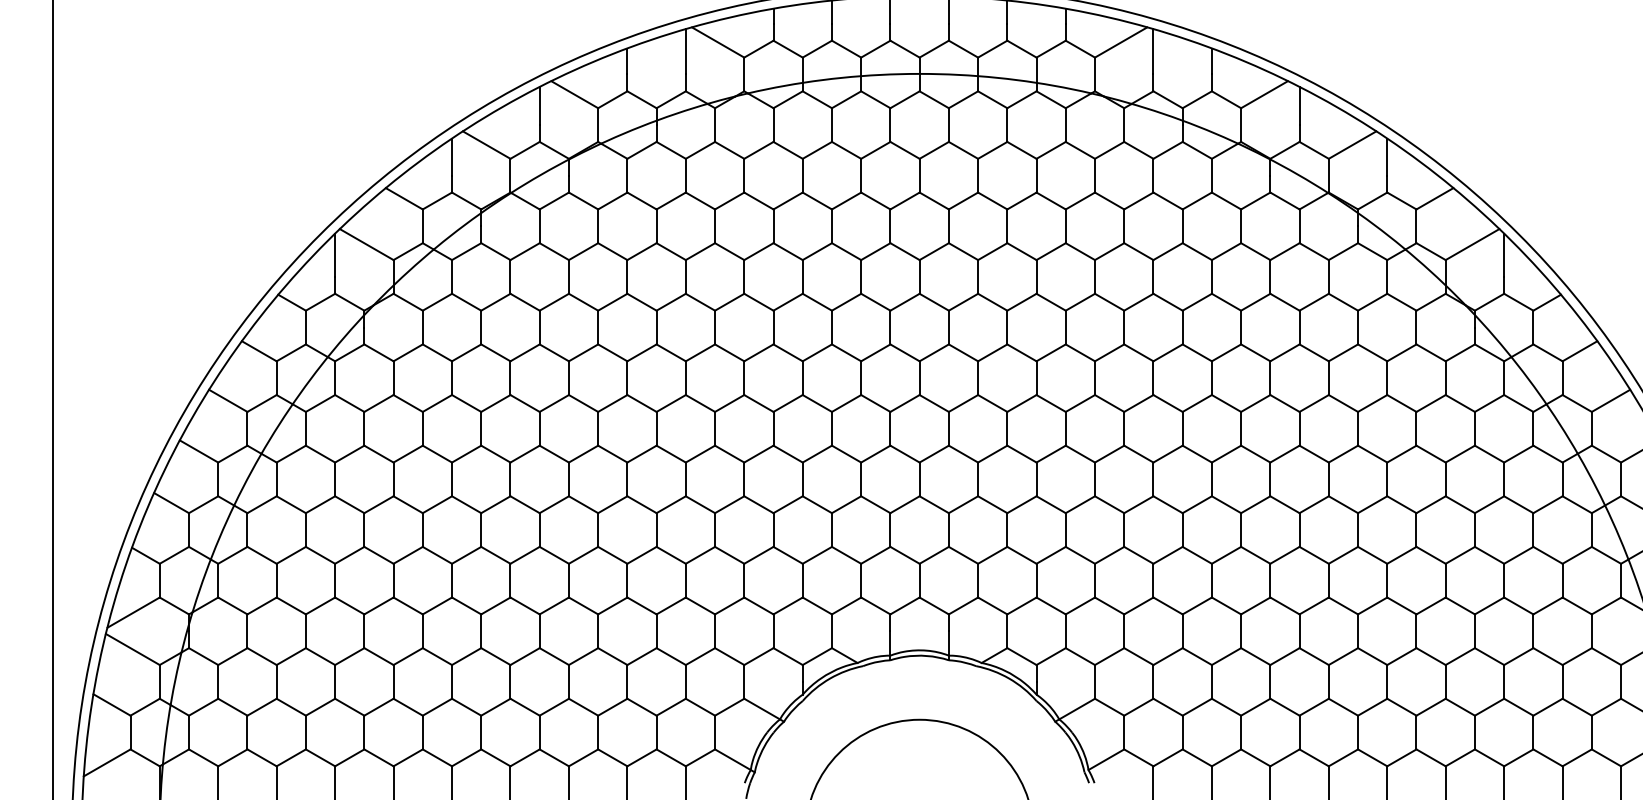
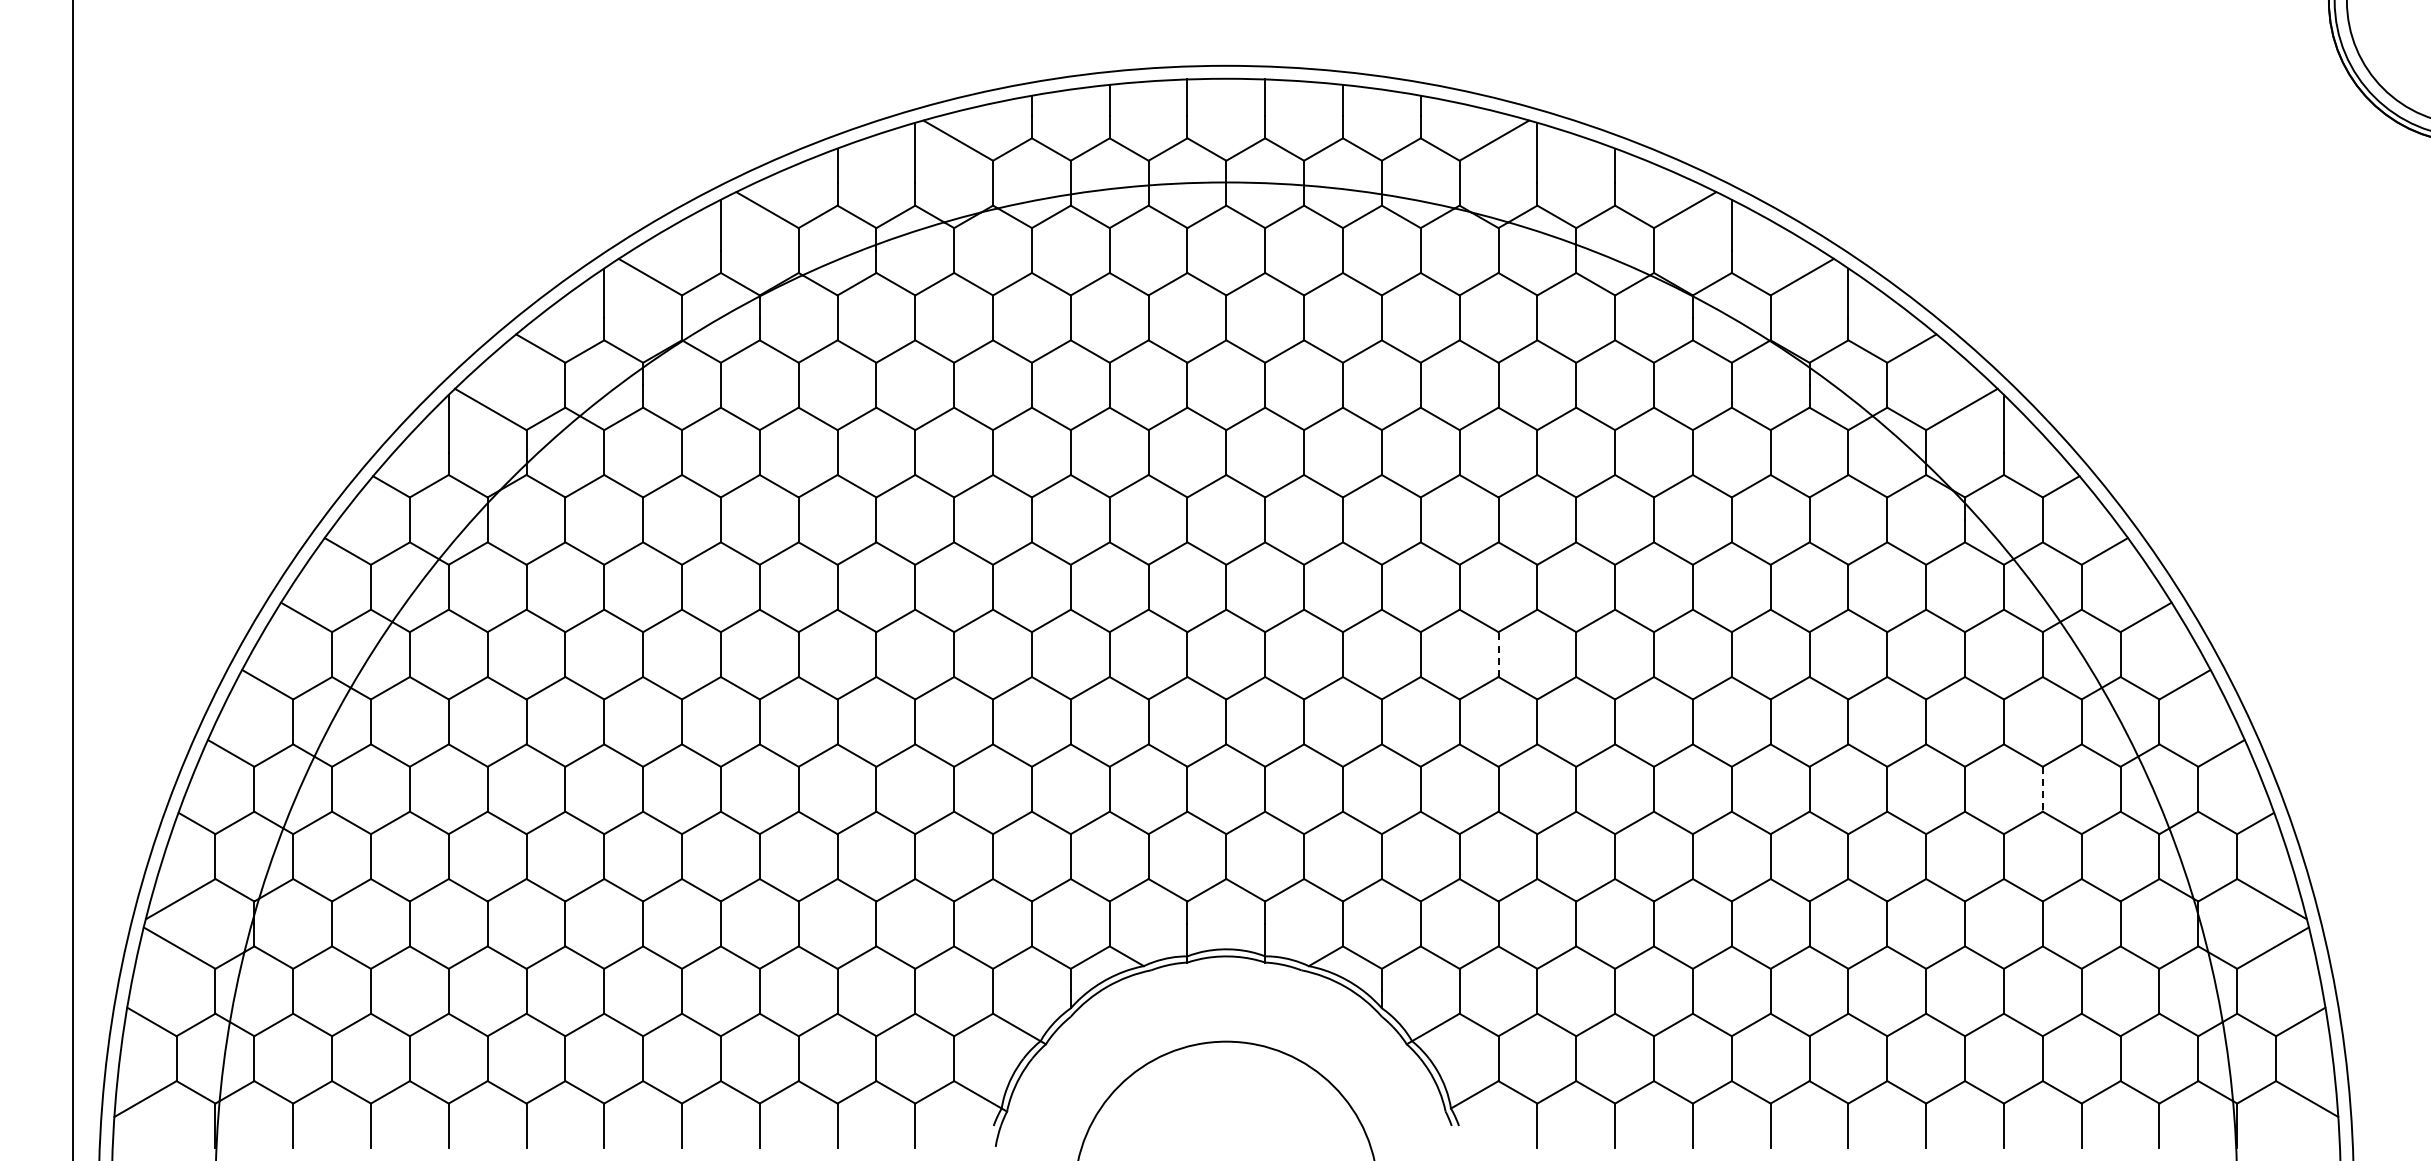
line: (1124, 428) -> (1498, 654), solid -> dashed
line: (1533, 530) -> (2042, 789), solid -> dashed

